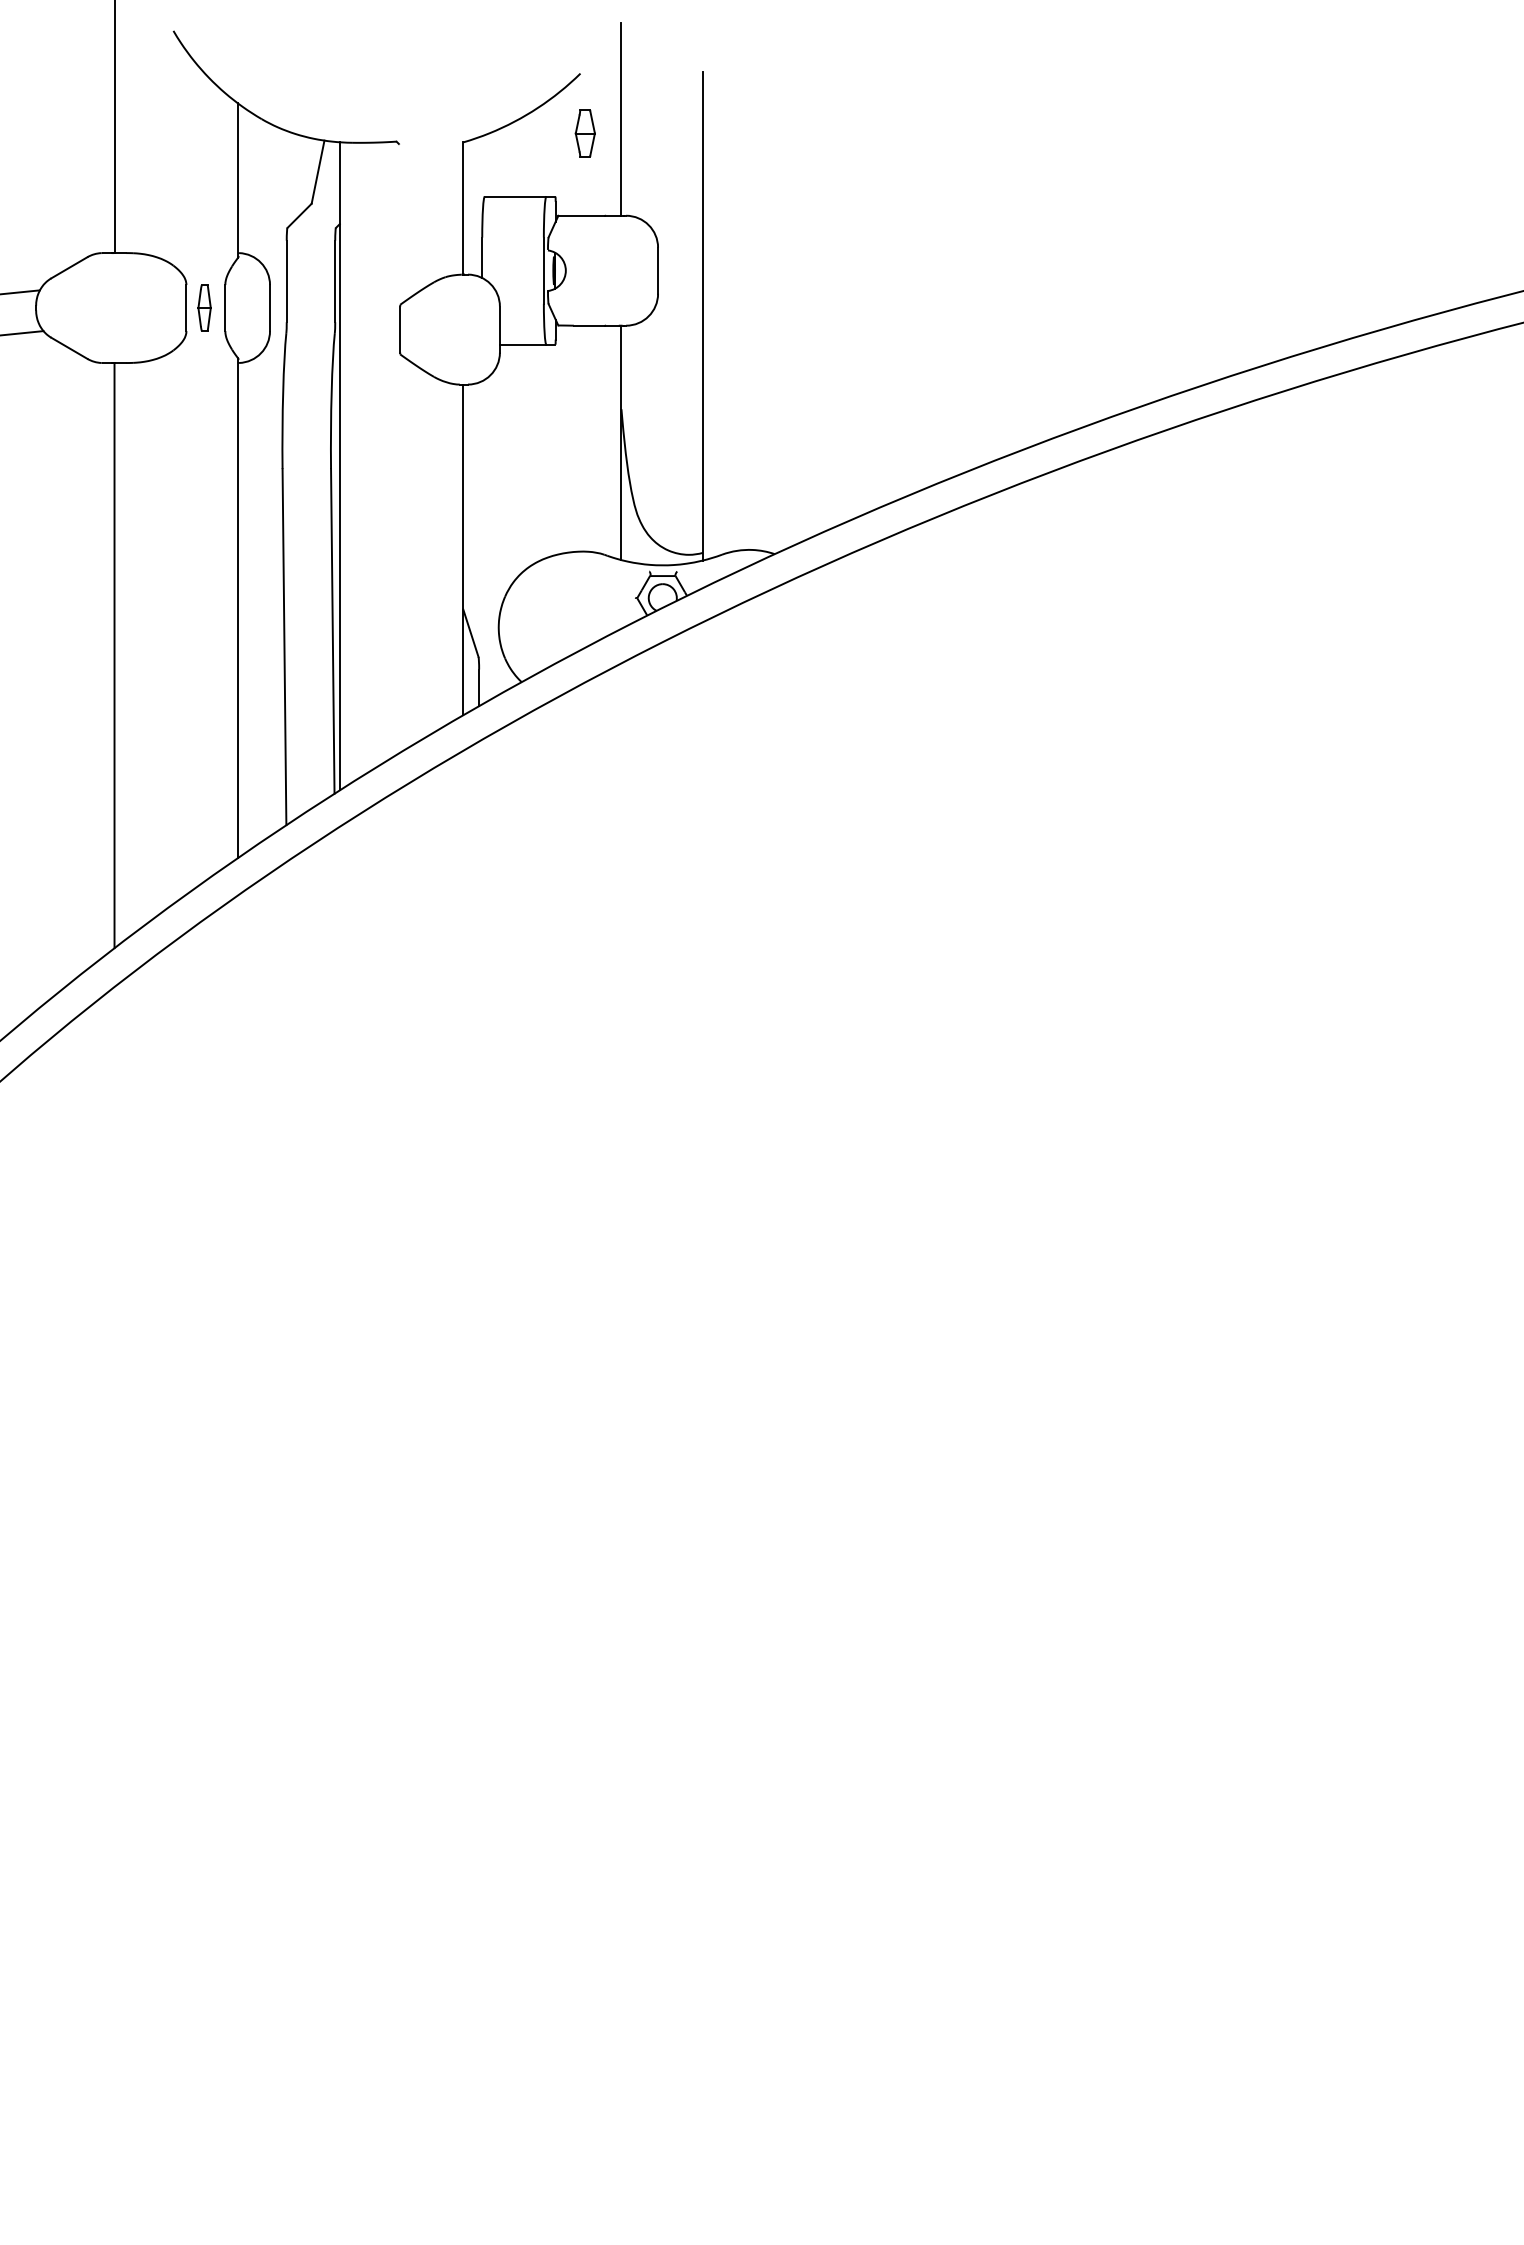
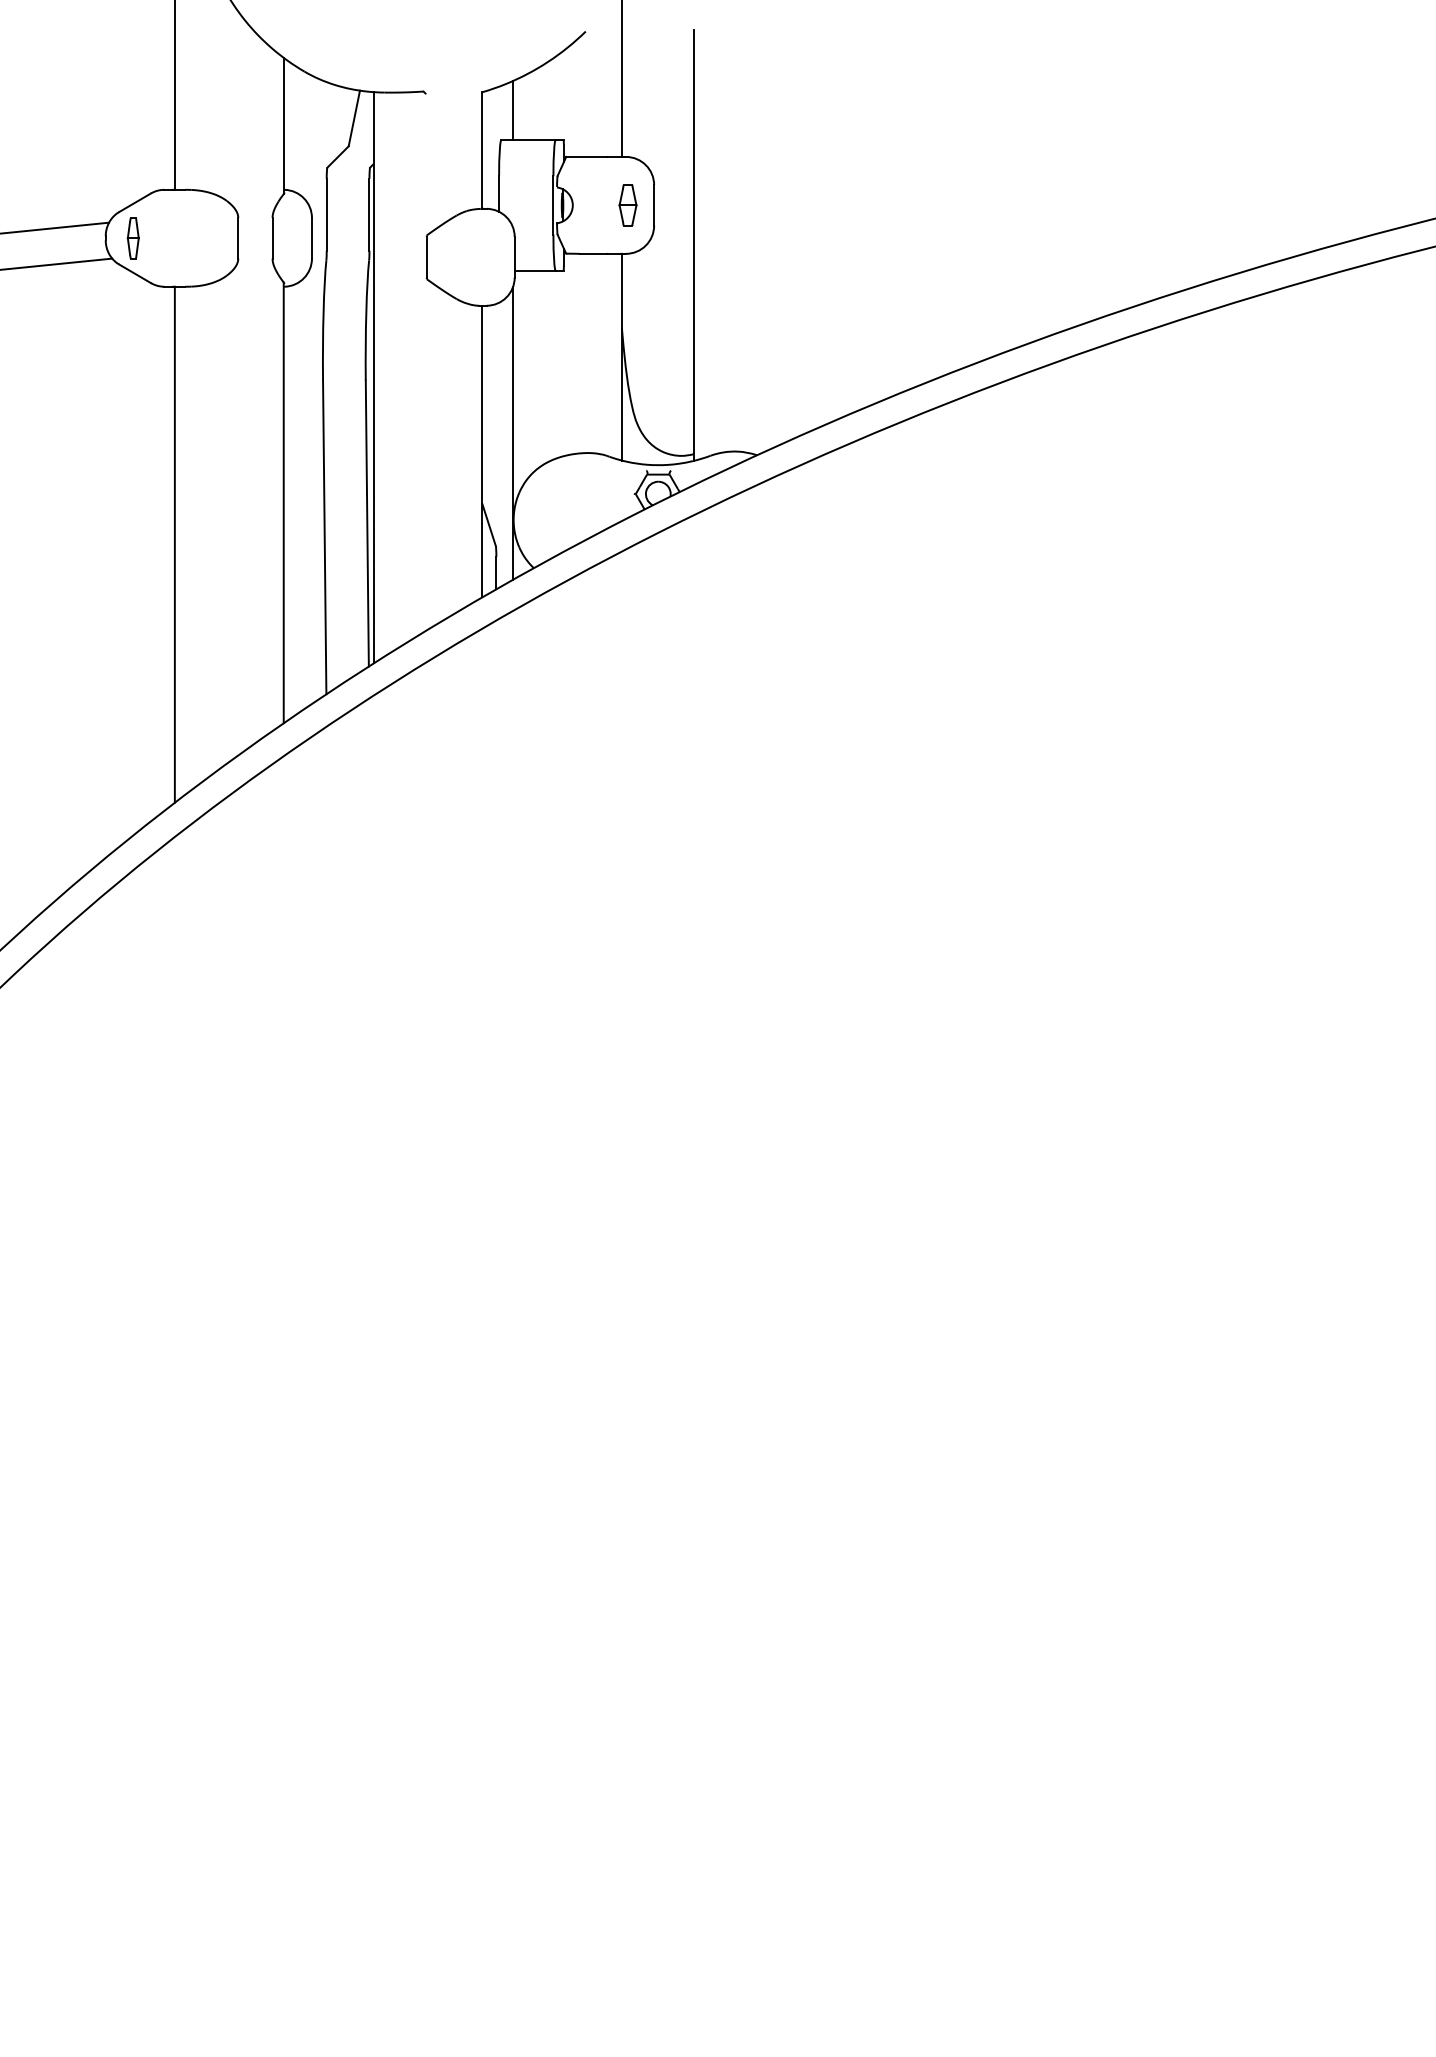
part: (584, 133) -> (627, 205), moved
line: (497, 163) -> (512, 110), added
part: (203, 308) -> (132, 238), moved
line: (497, 529) -> (512, 433), added

